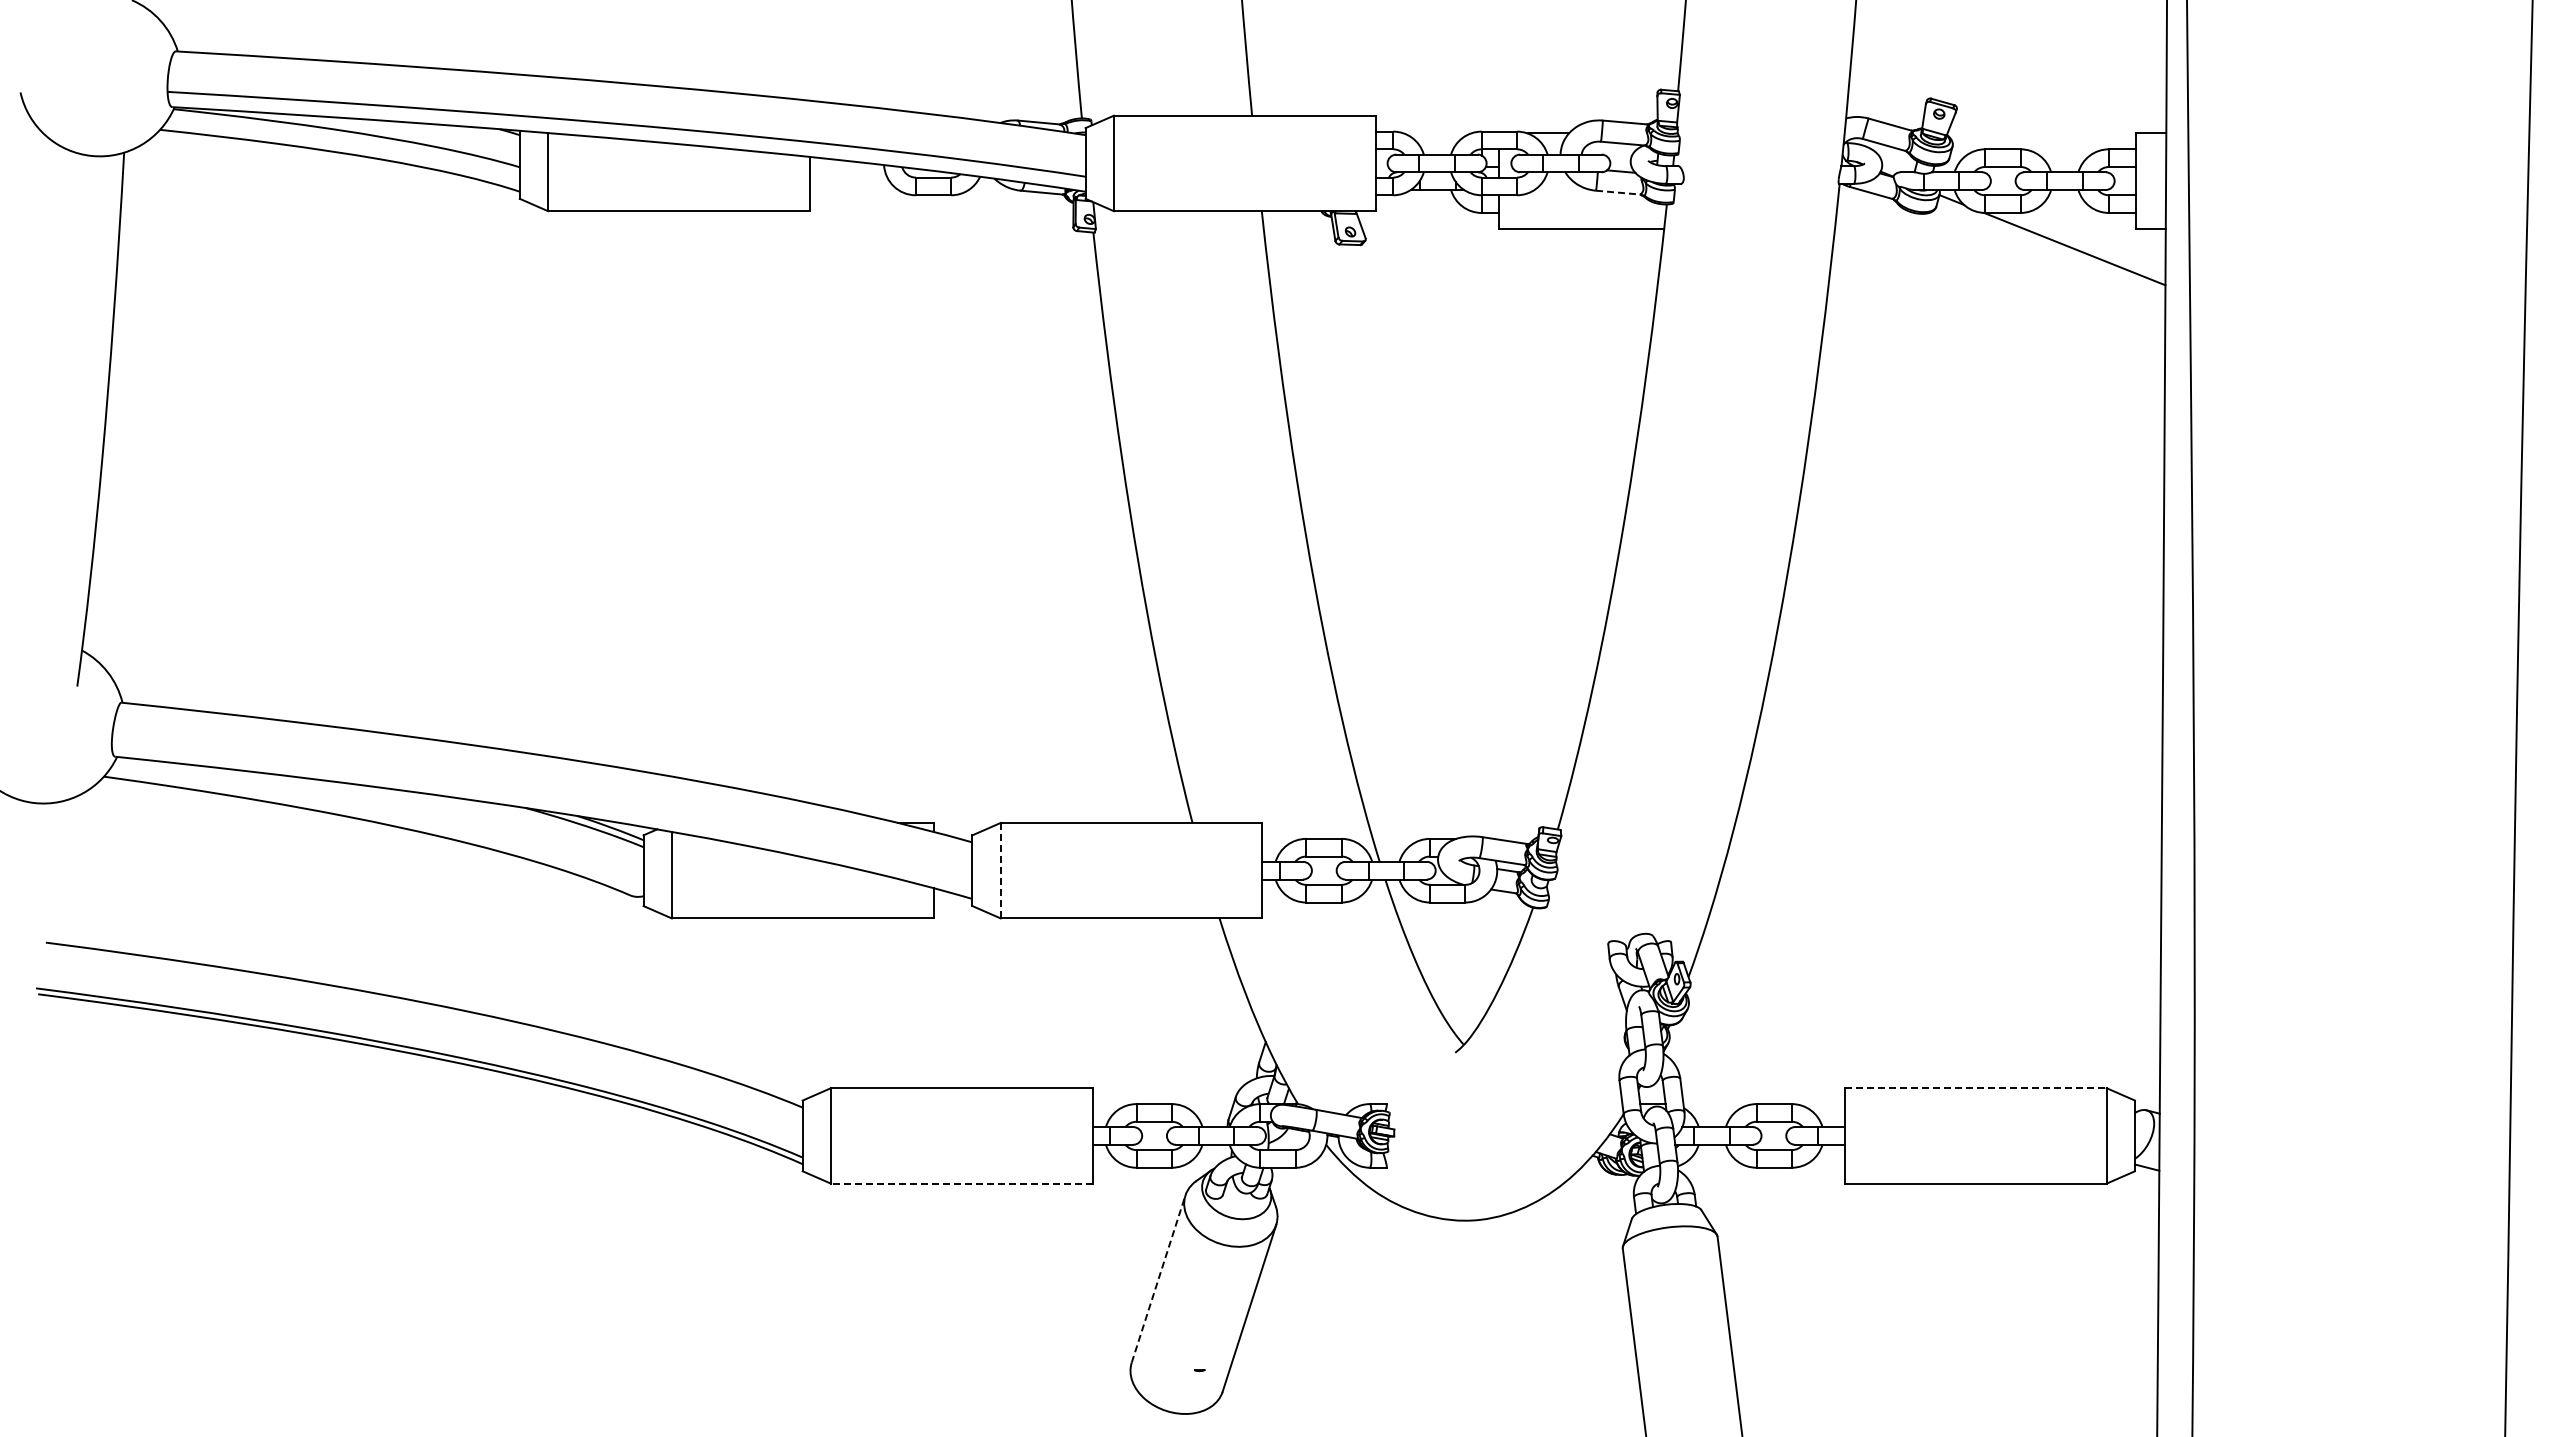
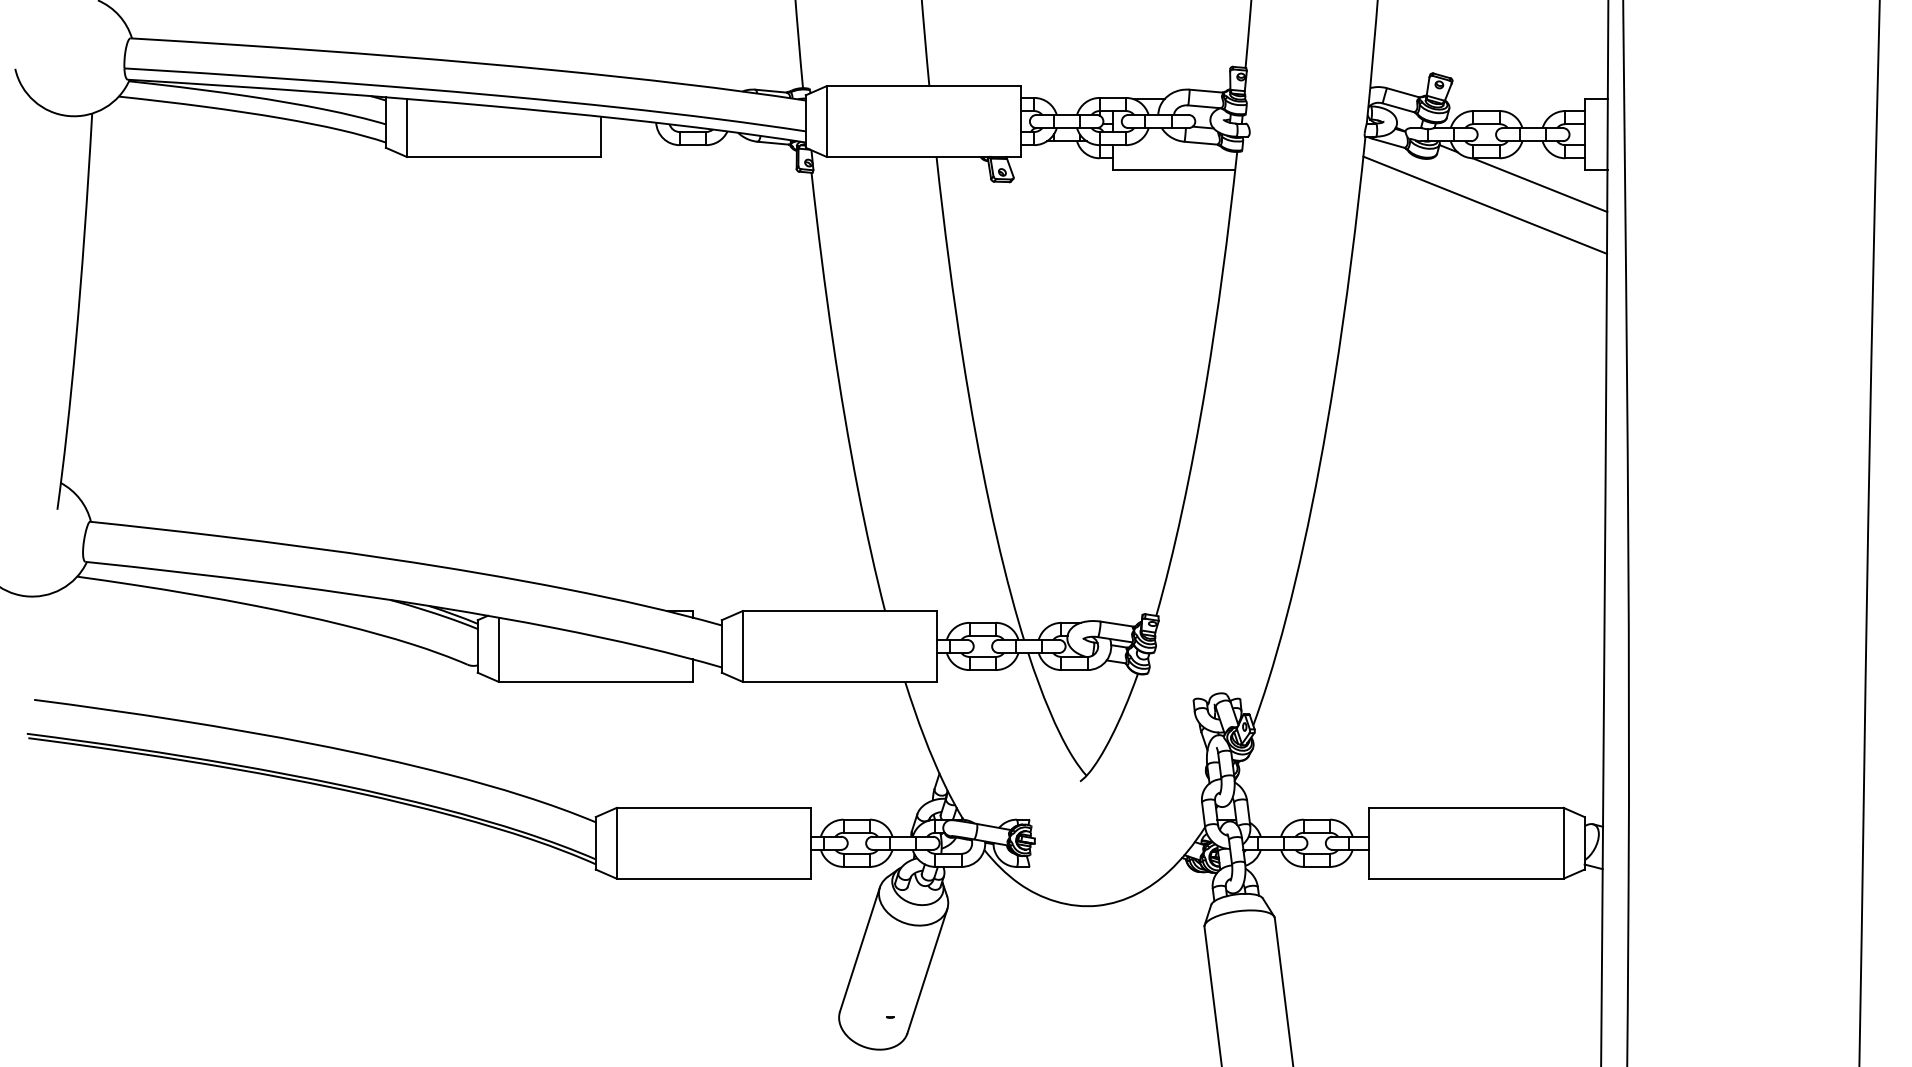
line: (1617, 192) -> (1200, 143), dashed -> solid
line: (2000, 275) -> (1484, 204), added
line: (1000, 870) -> (742, 646), dashed -> solid
line: (1975, 1088) -> (1466, 808), dashed -> solid
line: (961, 1183) -> (713, 878), dashed -> solid
line: (1158, 1279) -> (859, 949), dashed -> solid

